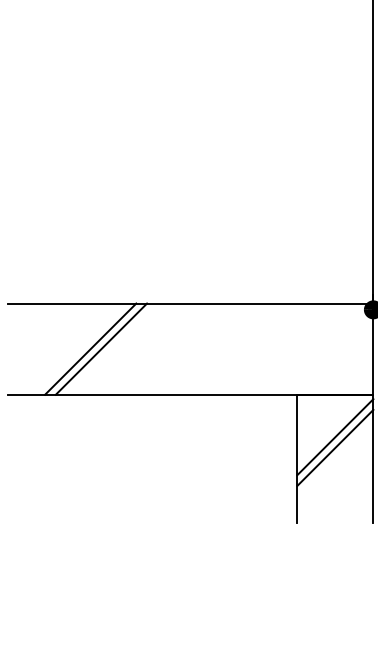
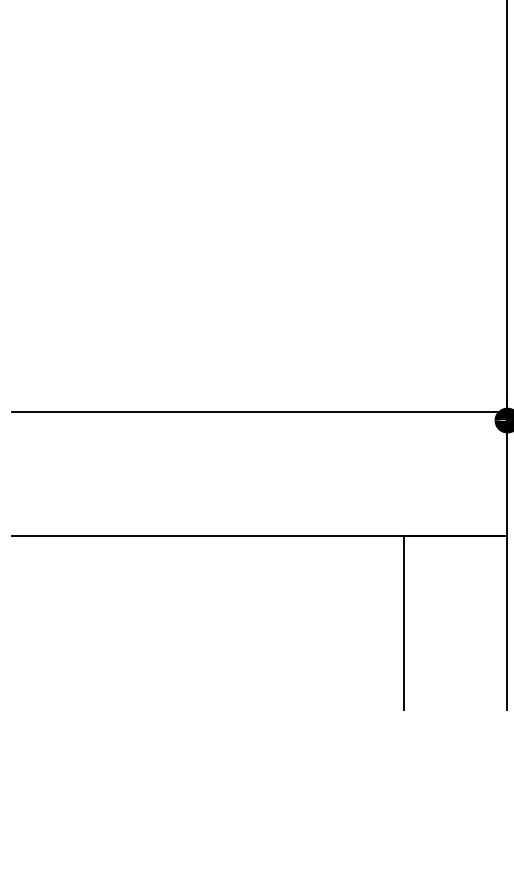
line: (90, 348) -> (123, 473), removed
line: (101, 348) -> (138, 473), removed
line: (335, 437) -> (455, 593), removed
line: (335, 447) -> (455, 607), removed

